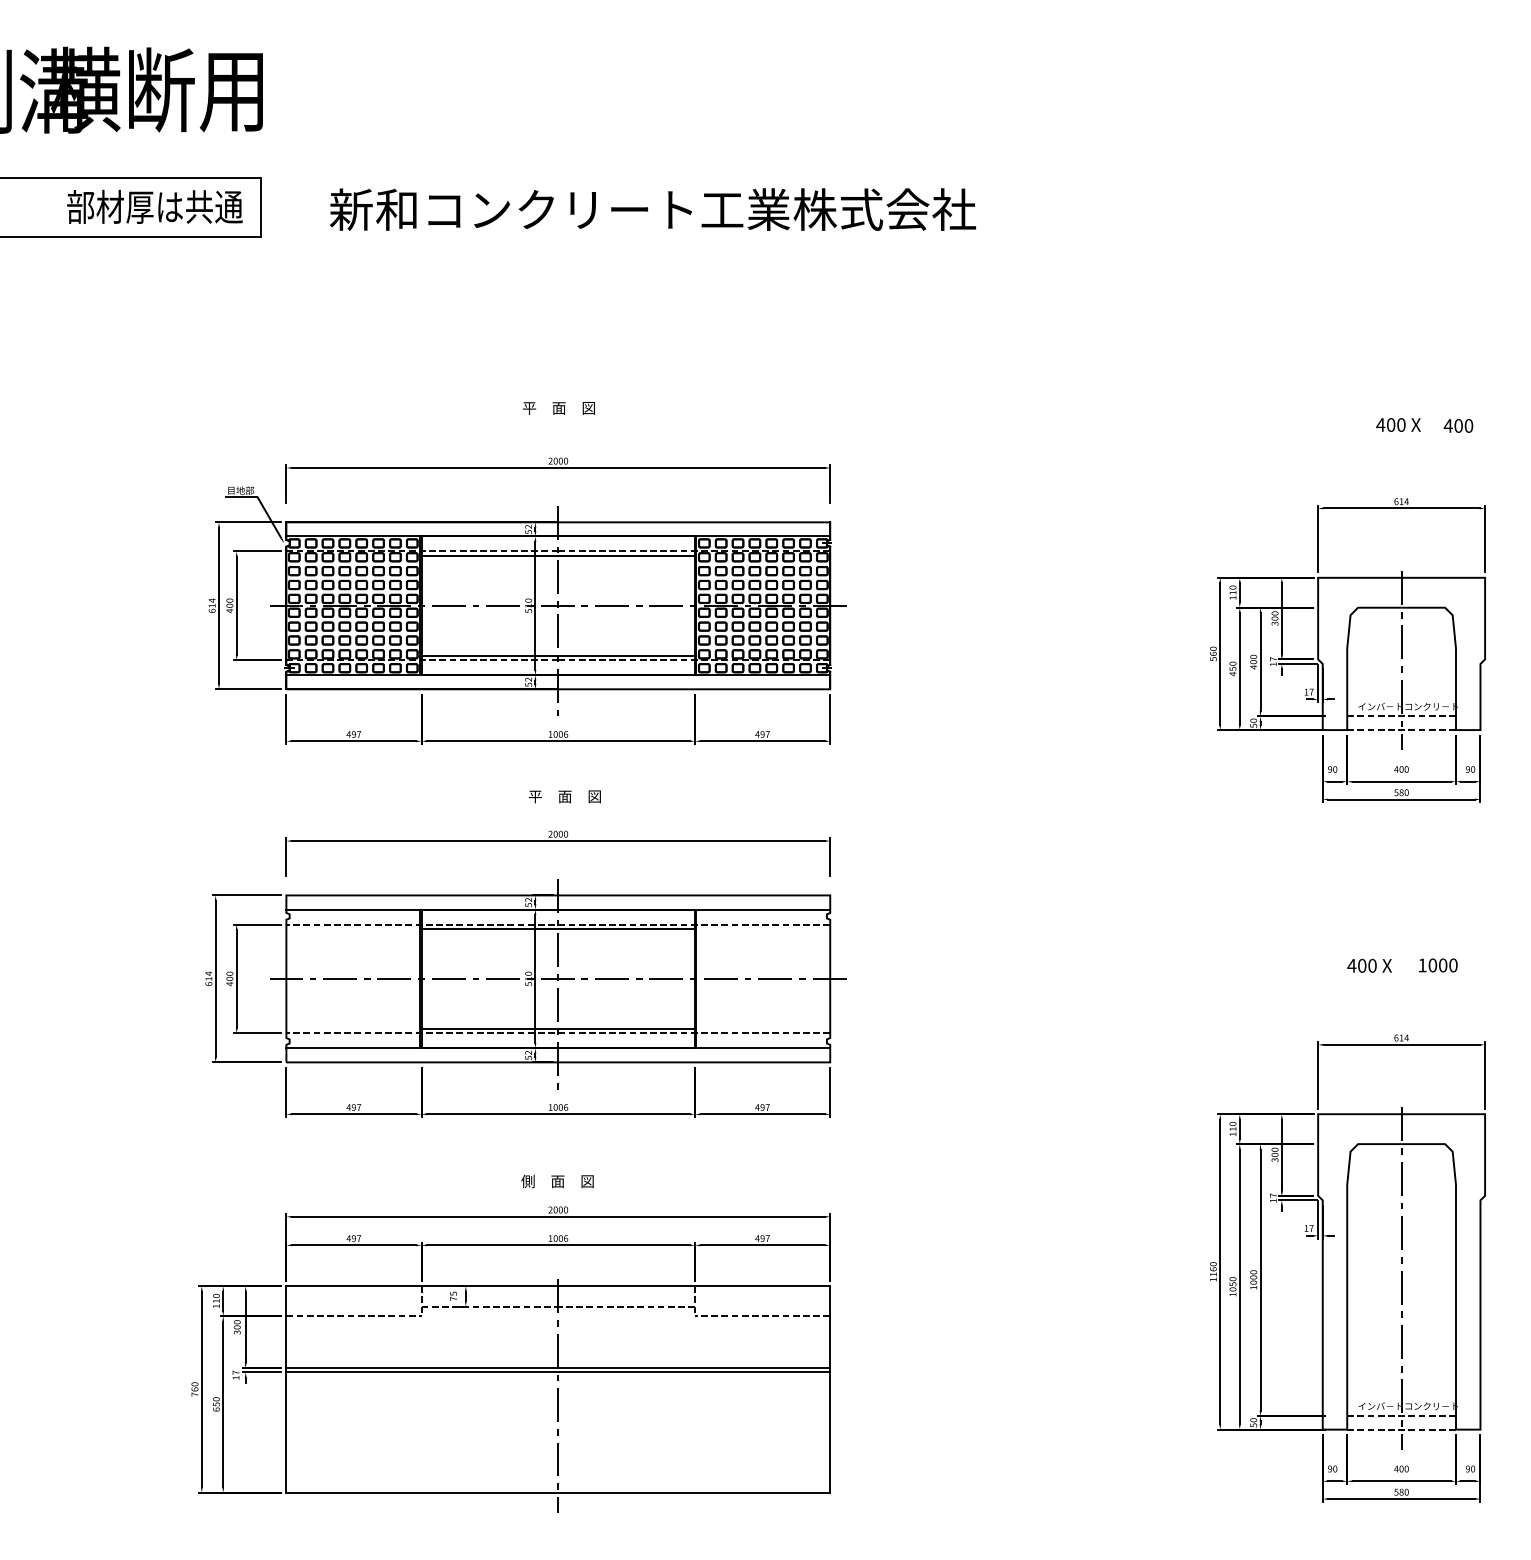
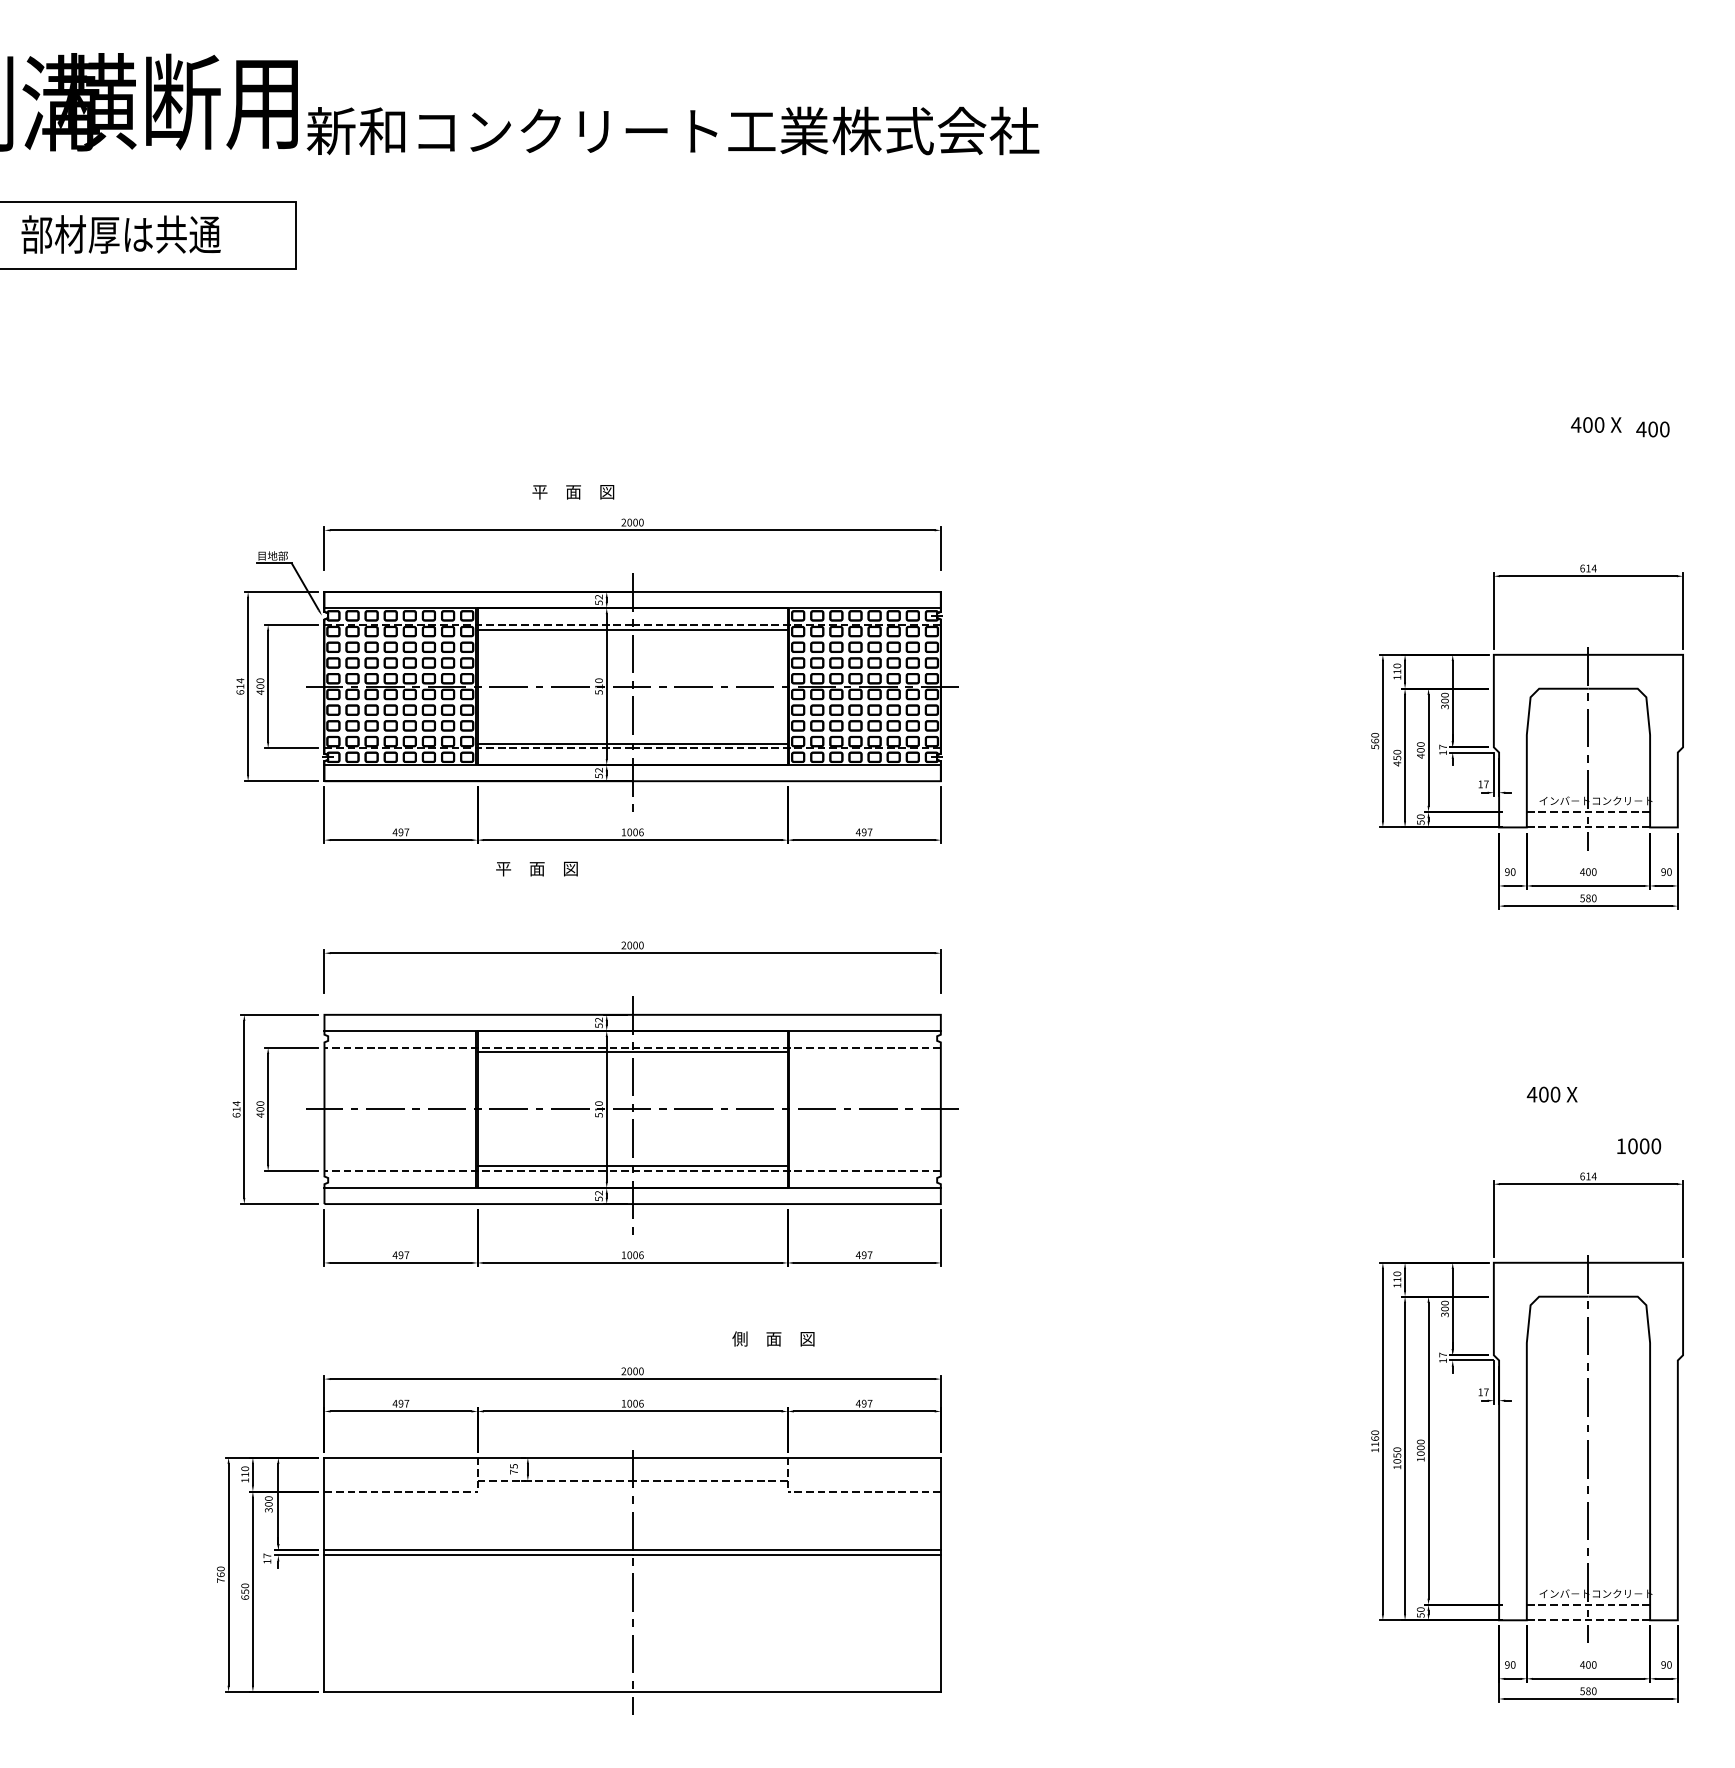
text: (154, 206) -> (120, 233), moved
text: (653, 209) -> (673, 130), moved
text: (558, 408) -> (572, 492), moved
text: (1398, 424) -> (1596, 424), moved
text: (1458, 425) -> (1652, 428), moved
text: (564, 796) -> (536, 868), moved
text: (1438, 965) -> (1639, 1146), moved
text: (557, 1181) -> (773, 1339), moved

